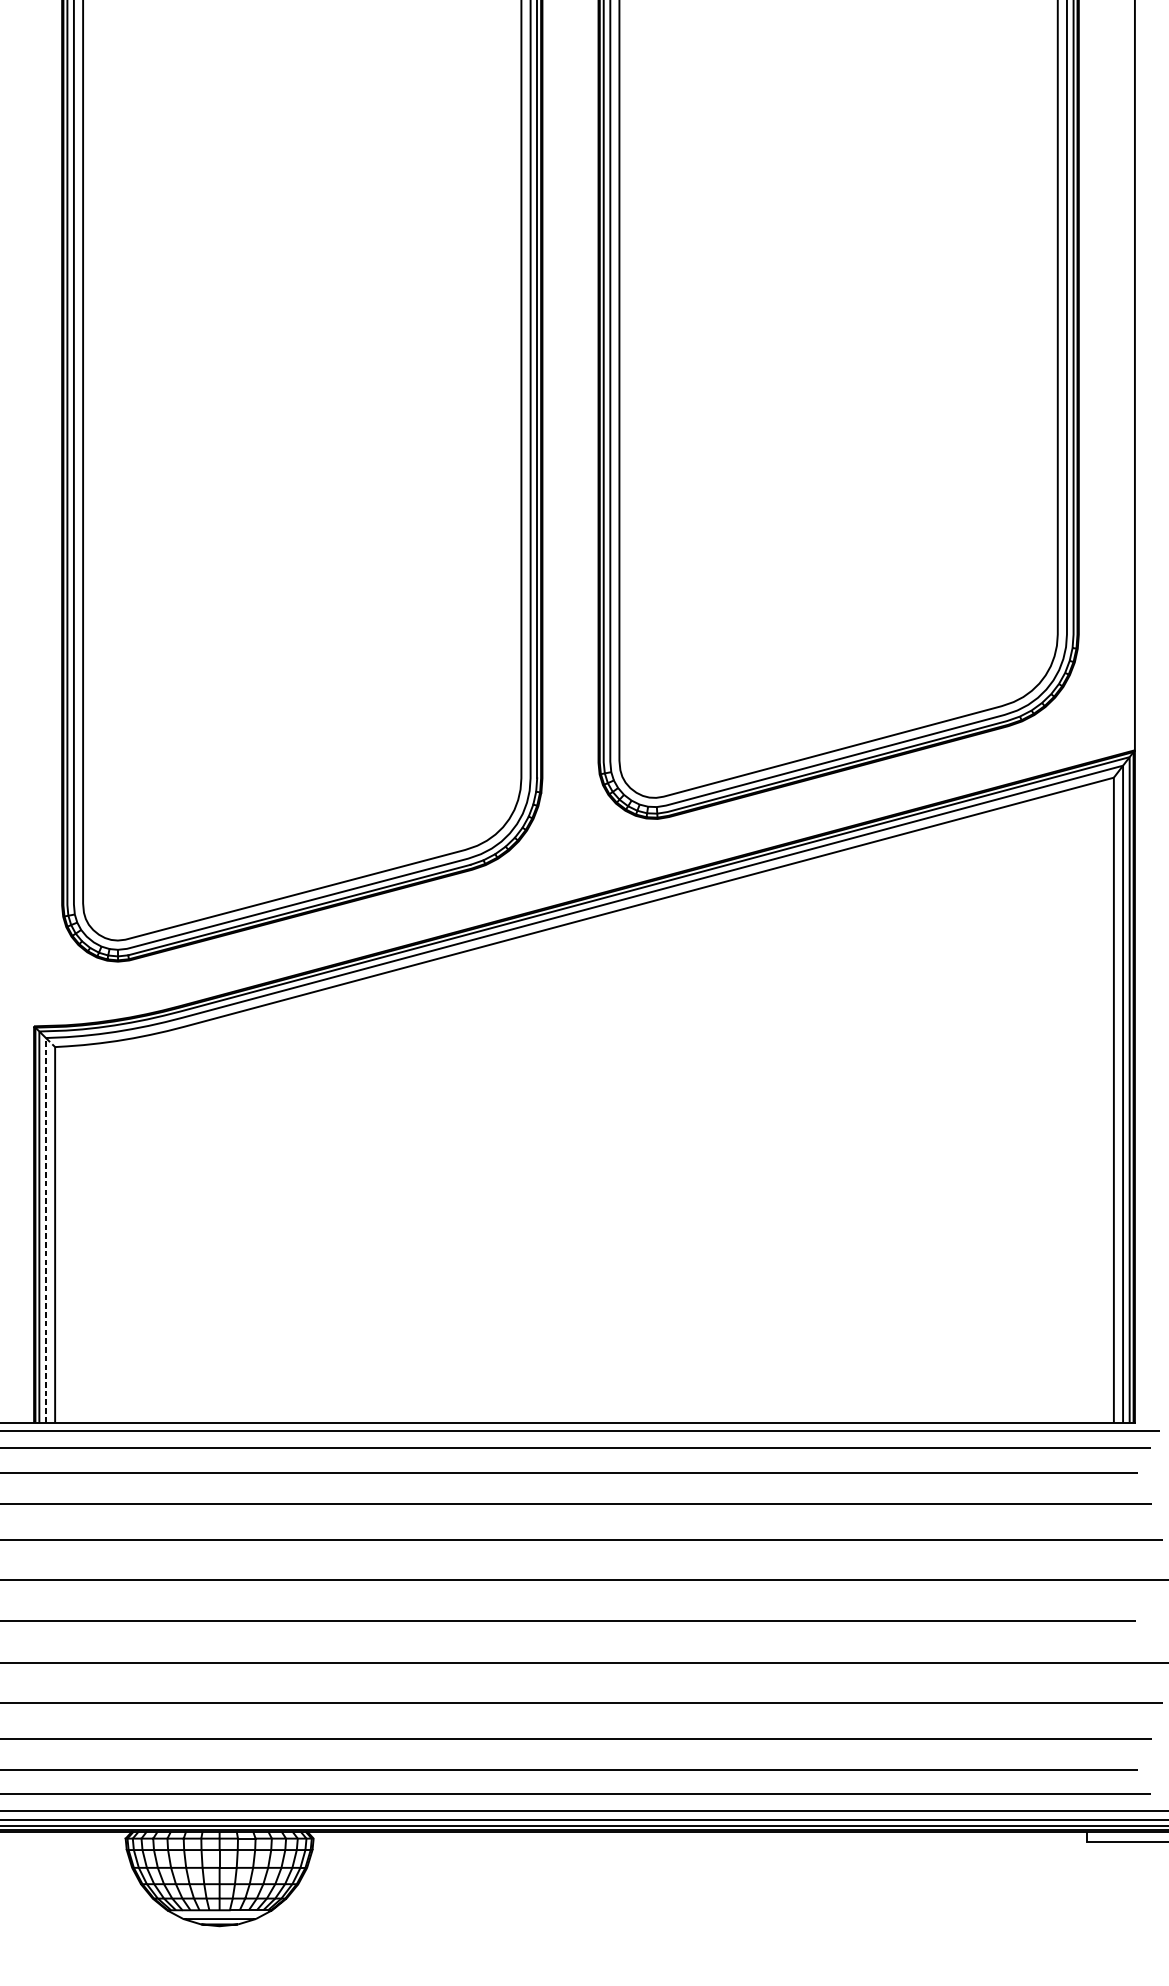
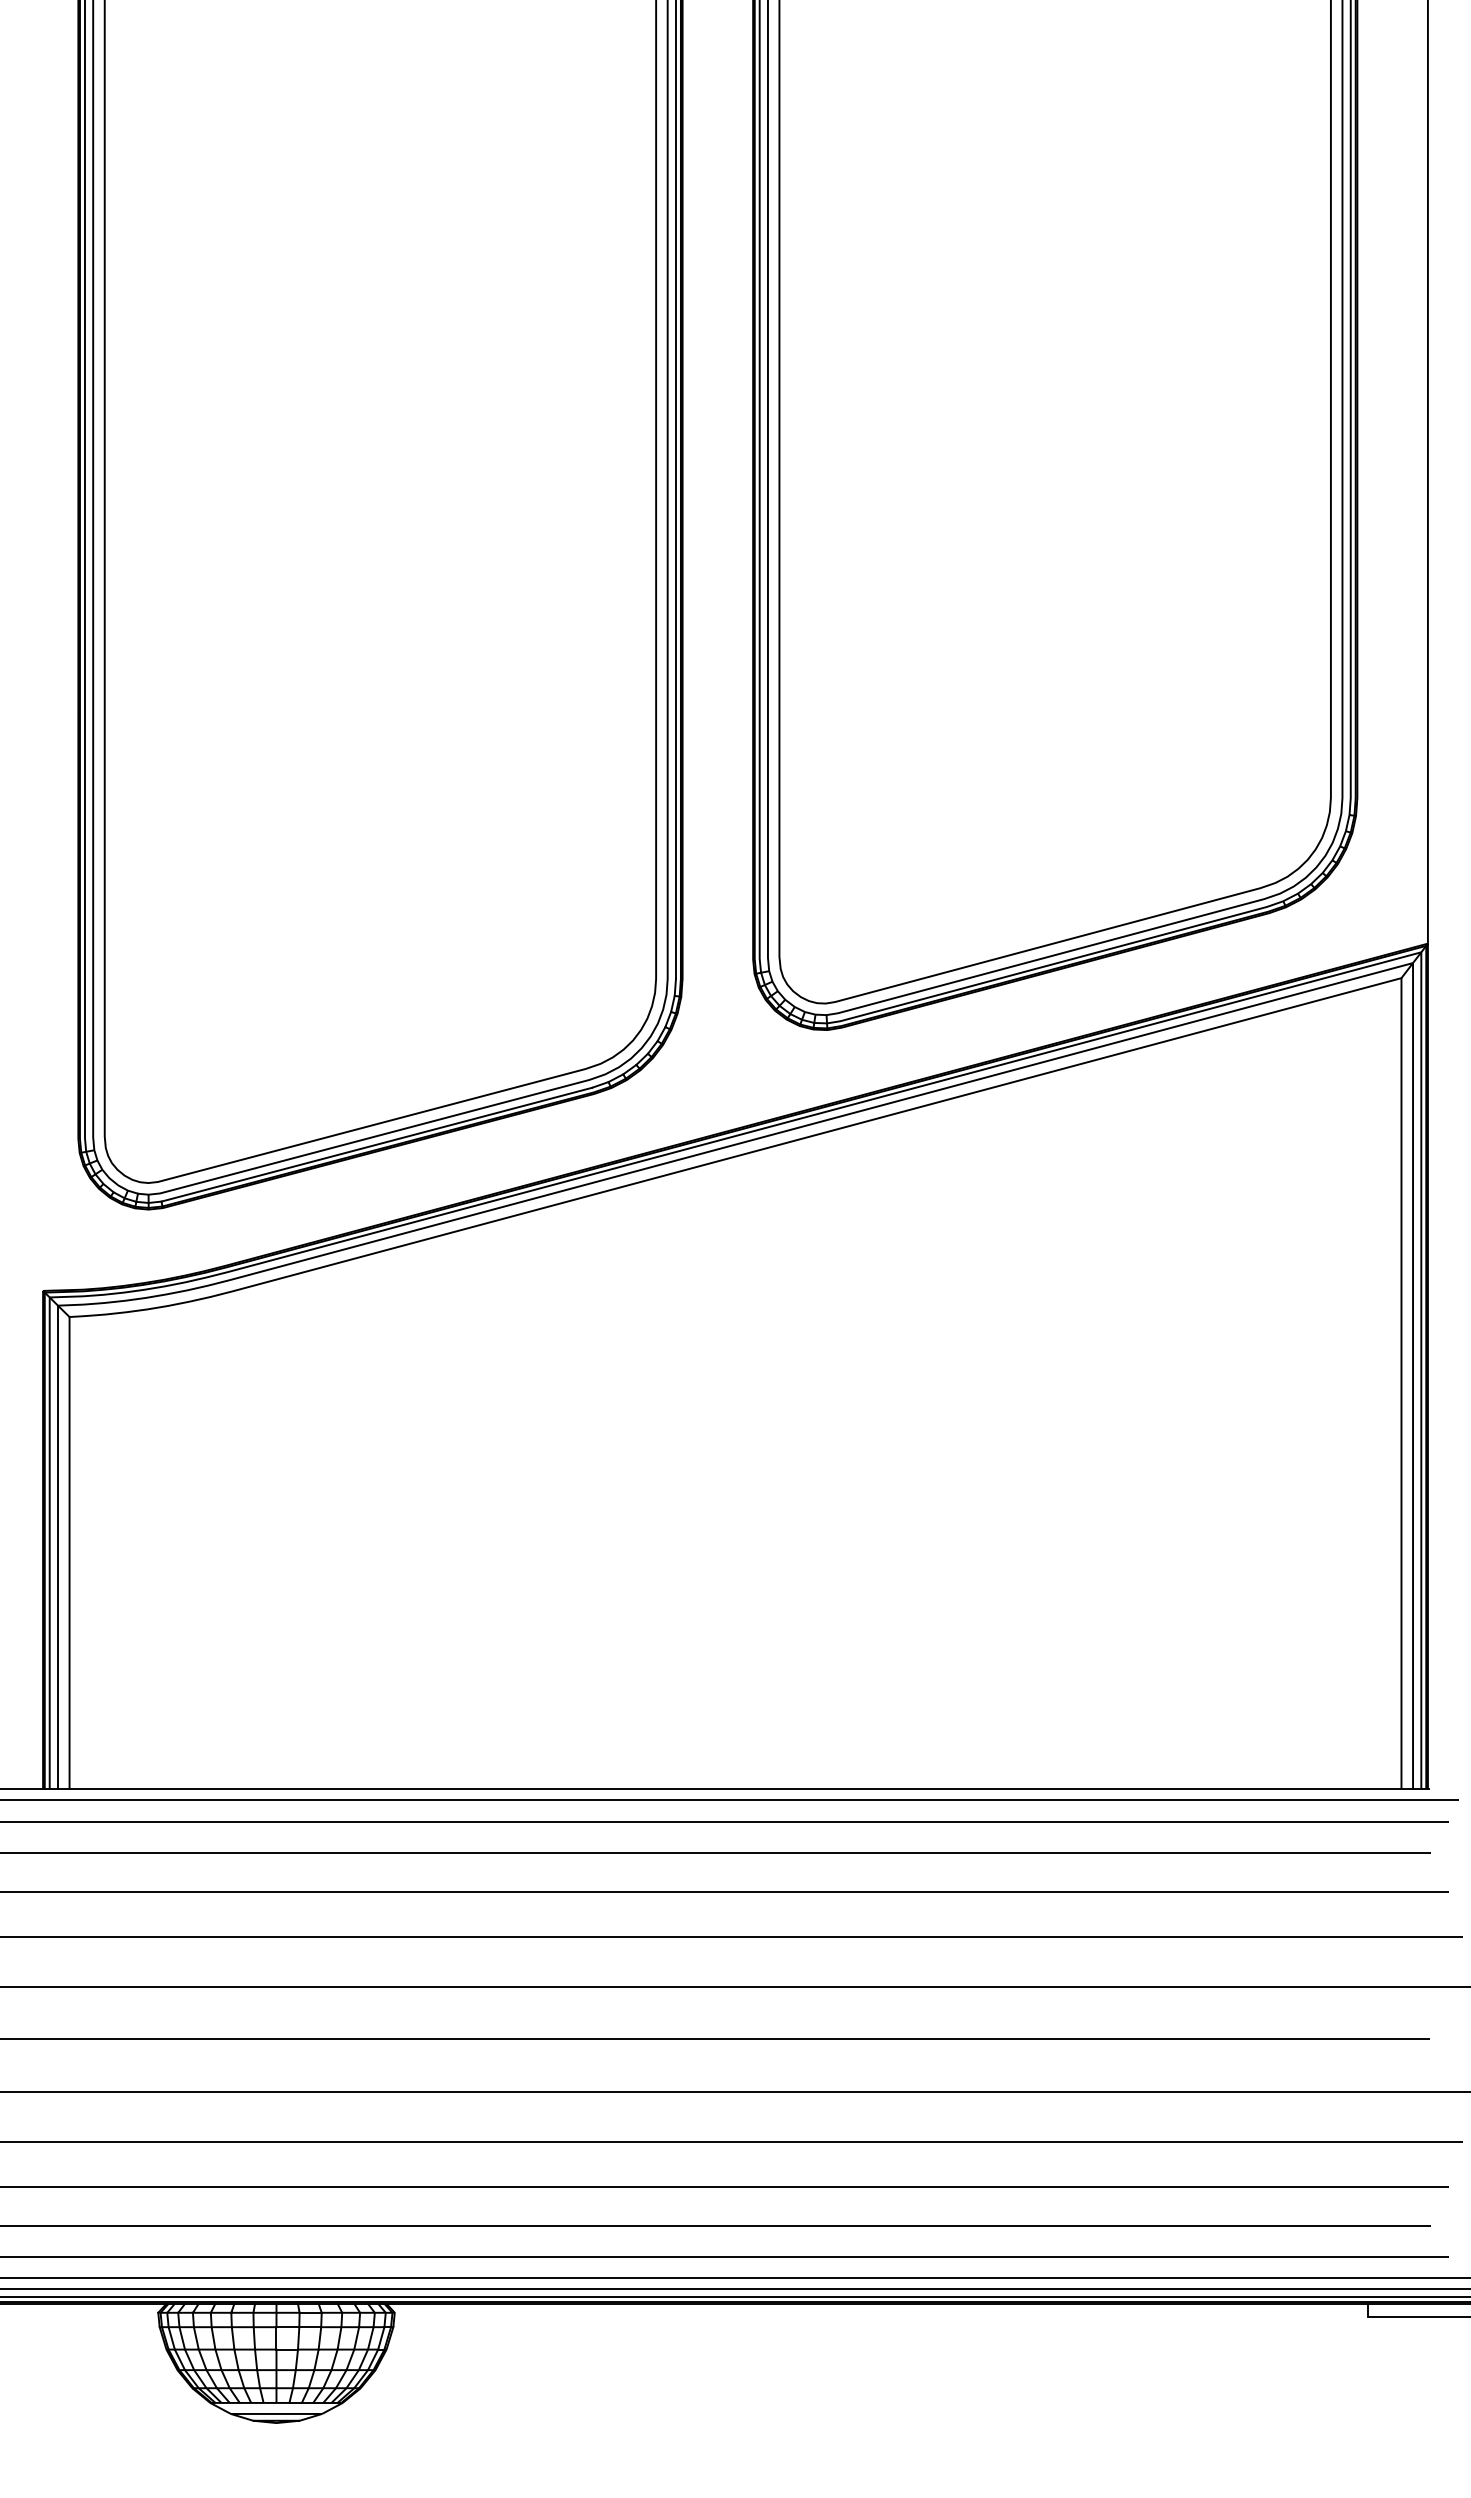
line: (46, 1223) -> (58, 1538), dashed -> solid

